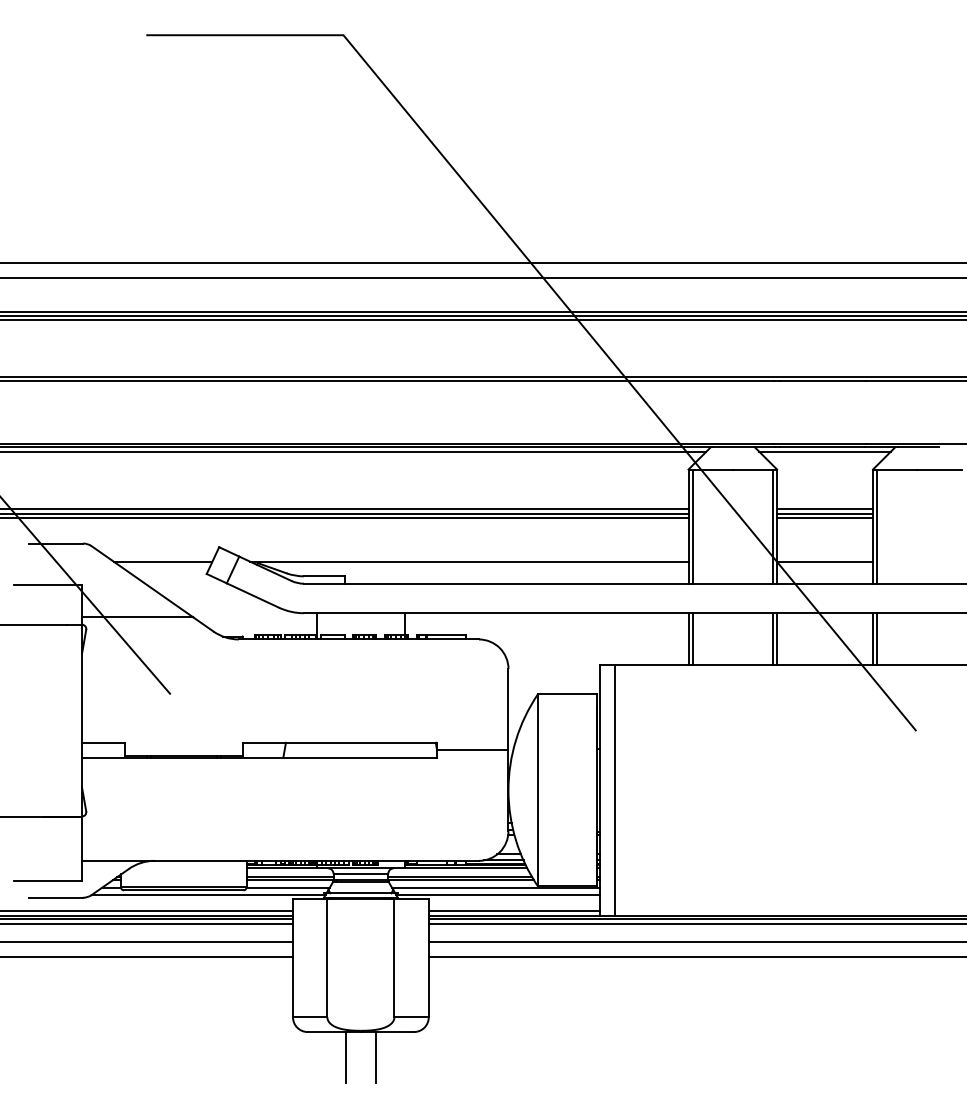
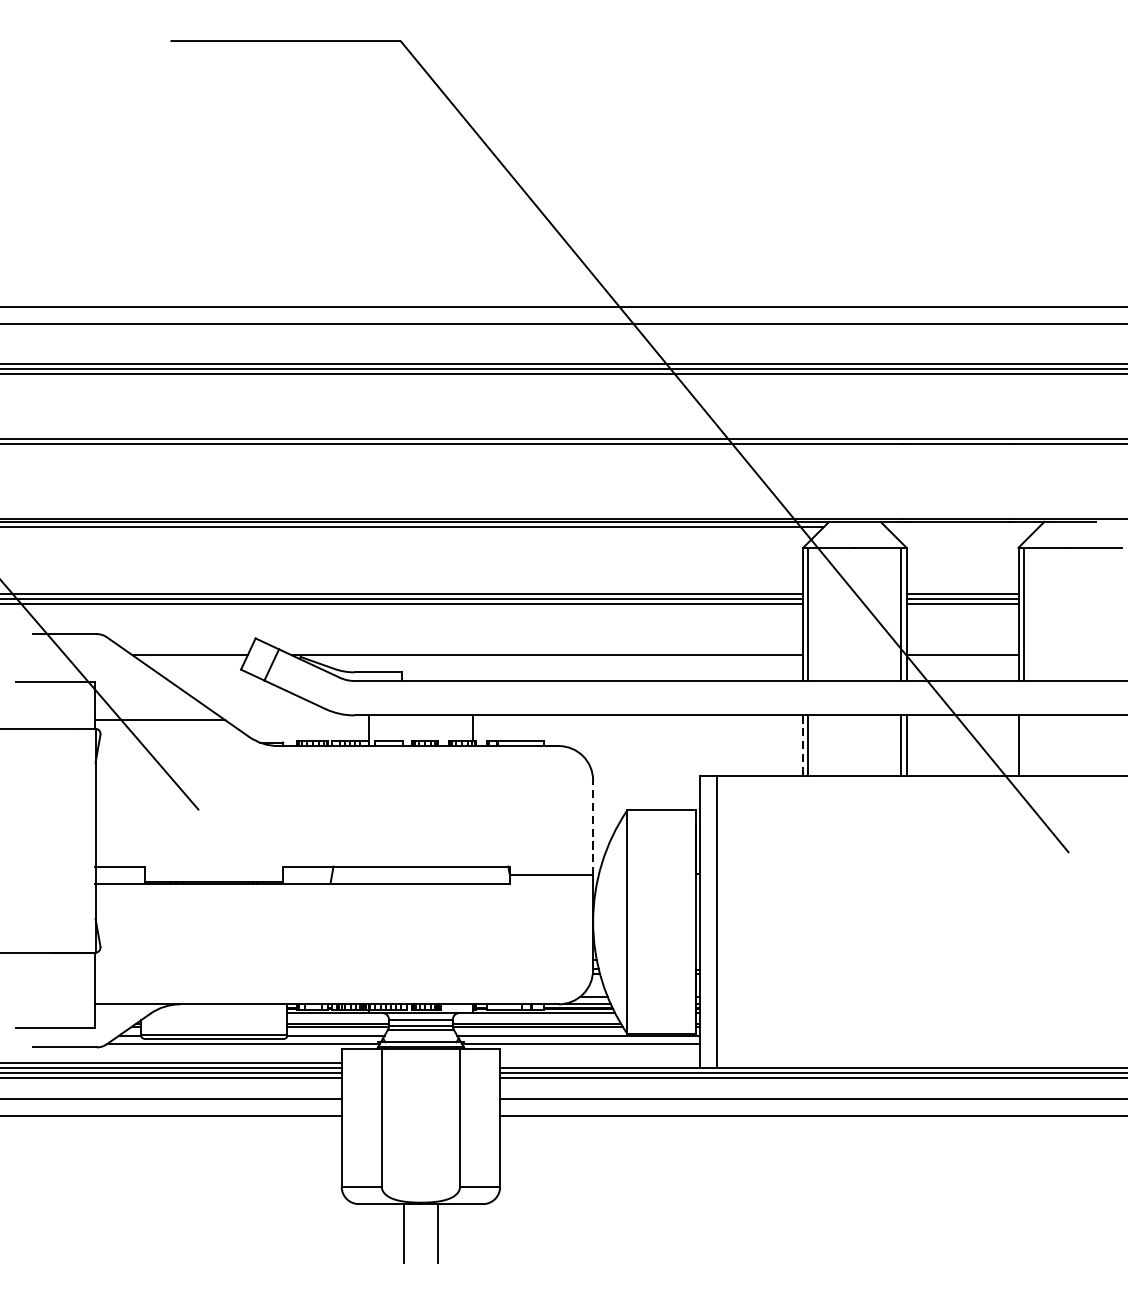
line: (824, 451) -> (961, 526), removed
line: (877, 638) -> (1023, 744), removed
line: (688, 639) -> (803, 746), solid -> dashed
line: (508, 709) -> (593, 827), solid -> dashed
line: (513, 911) -> (599, 1063), removed

